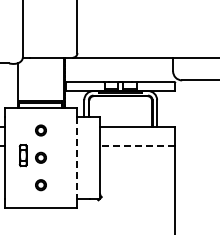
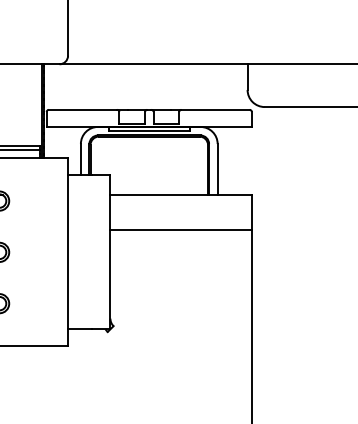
line: (137, 145) -> (180, 229), dashed -> solid
line: (77, 157) -> (68, 251), dashed -> solid

